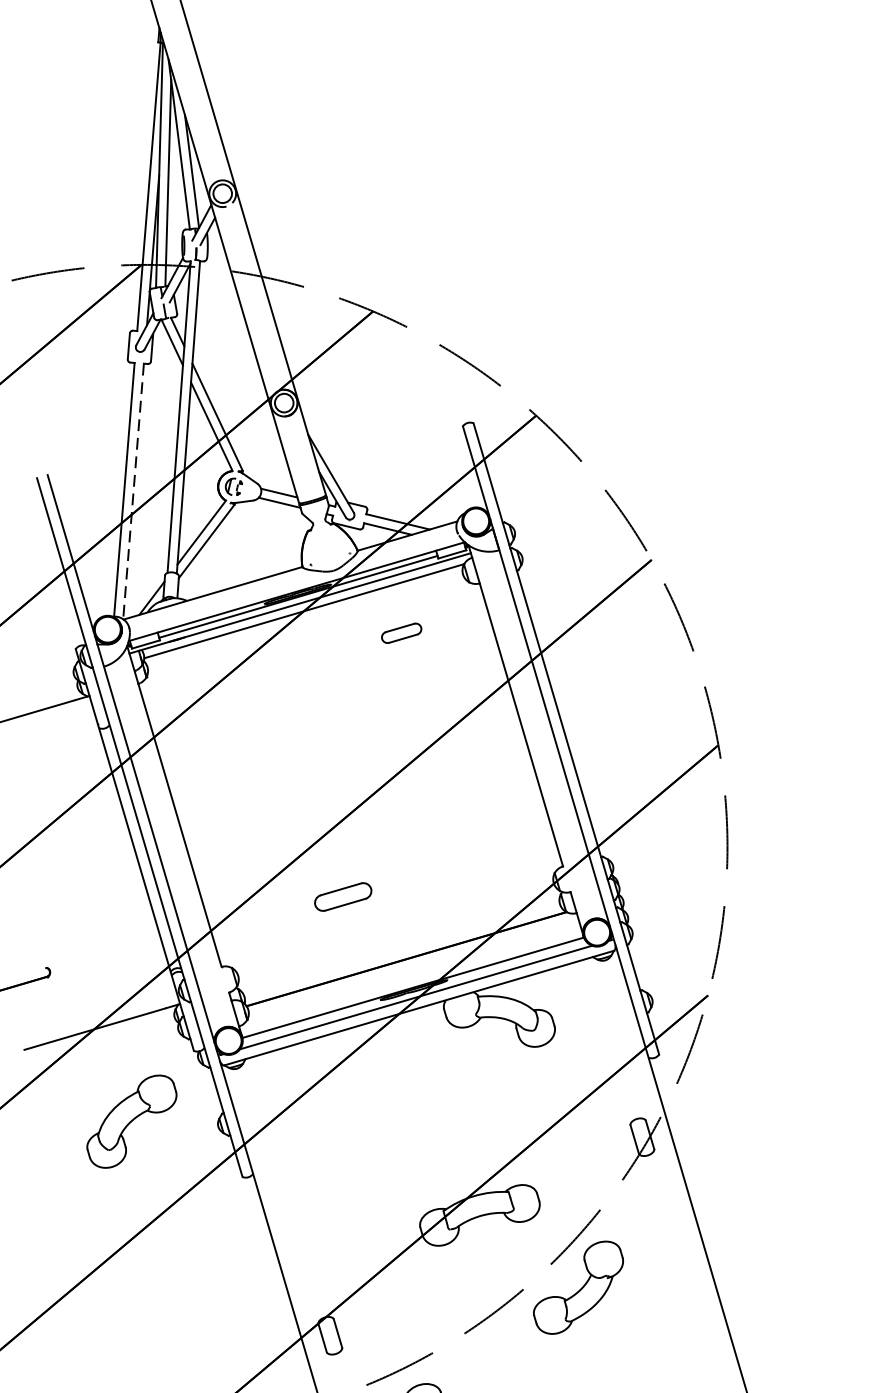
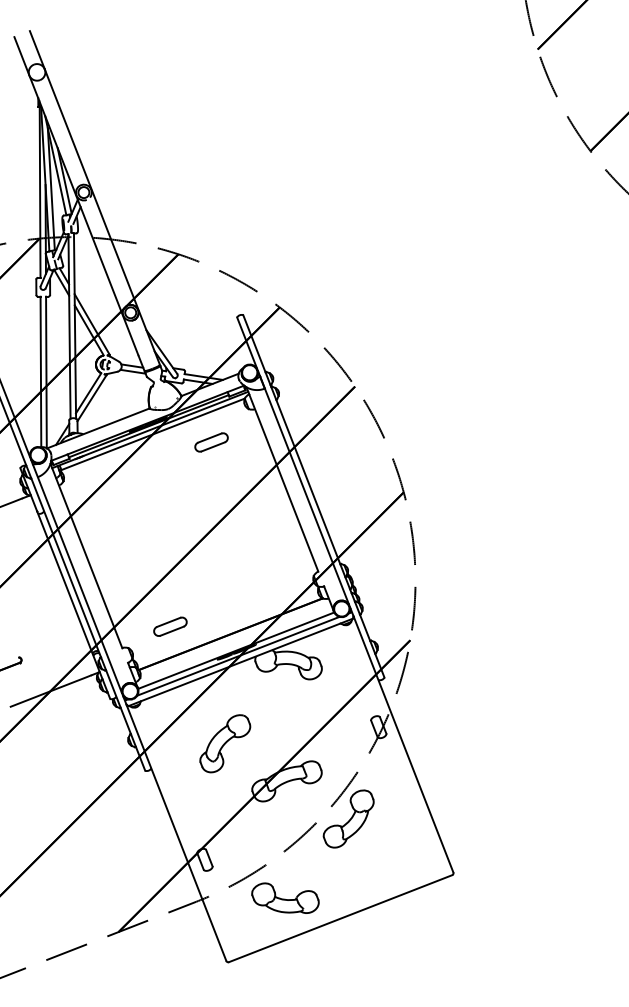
line: (133, 491) -> (46, 372), dashed -> solid
part: (401, 633) -> (211, 442), size x1.43
part: (343, 896) -> (170, 626), moved
part: (132, 1121) -> (225, 743), moved

